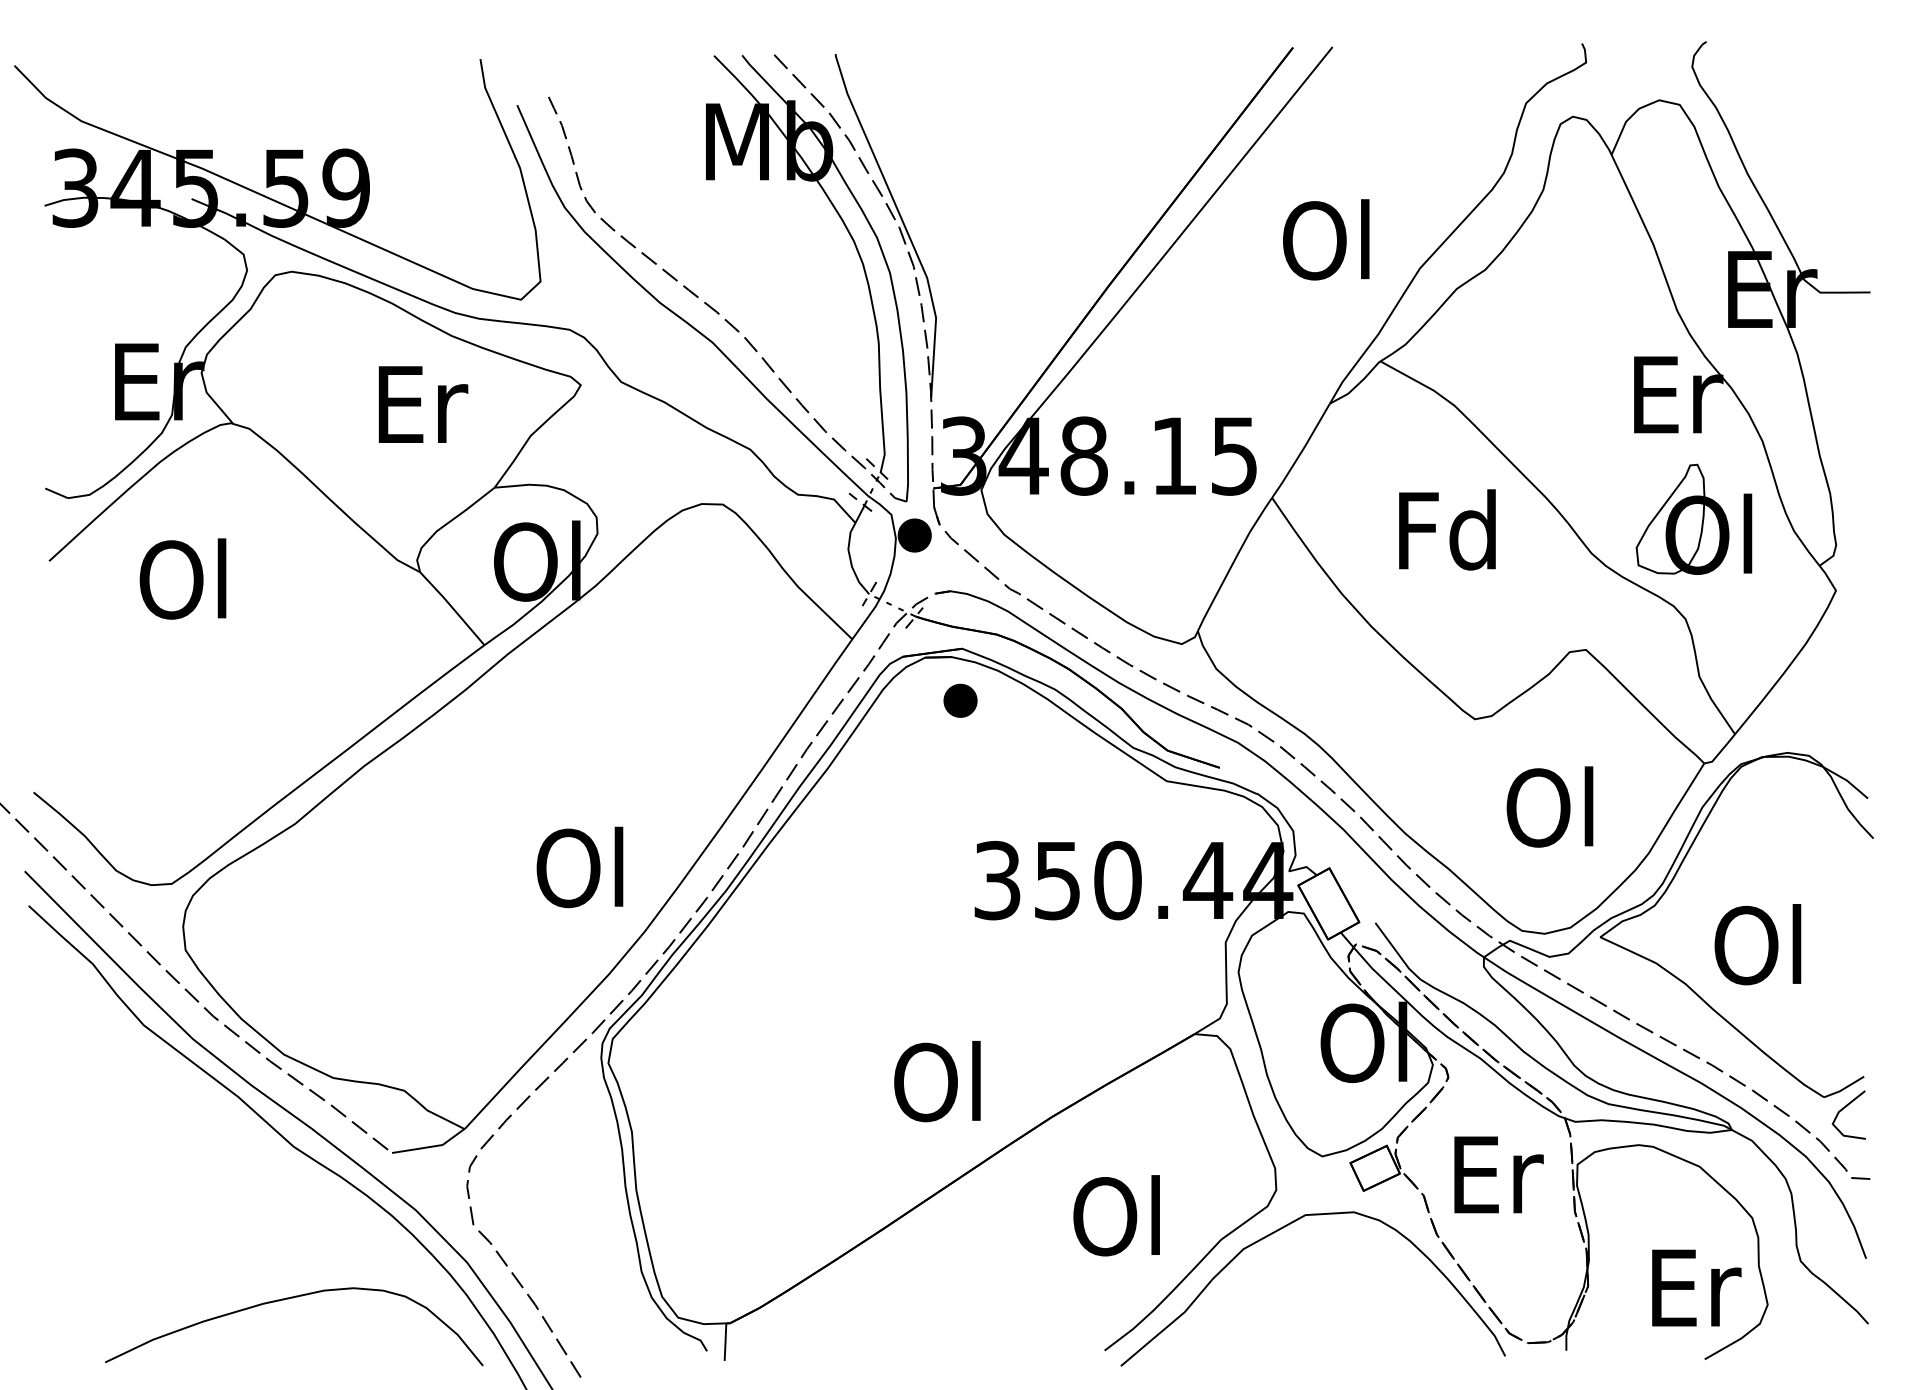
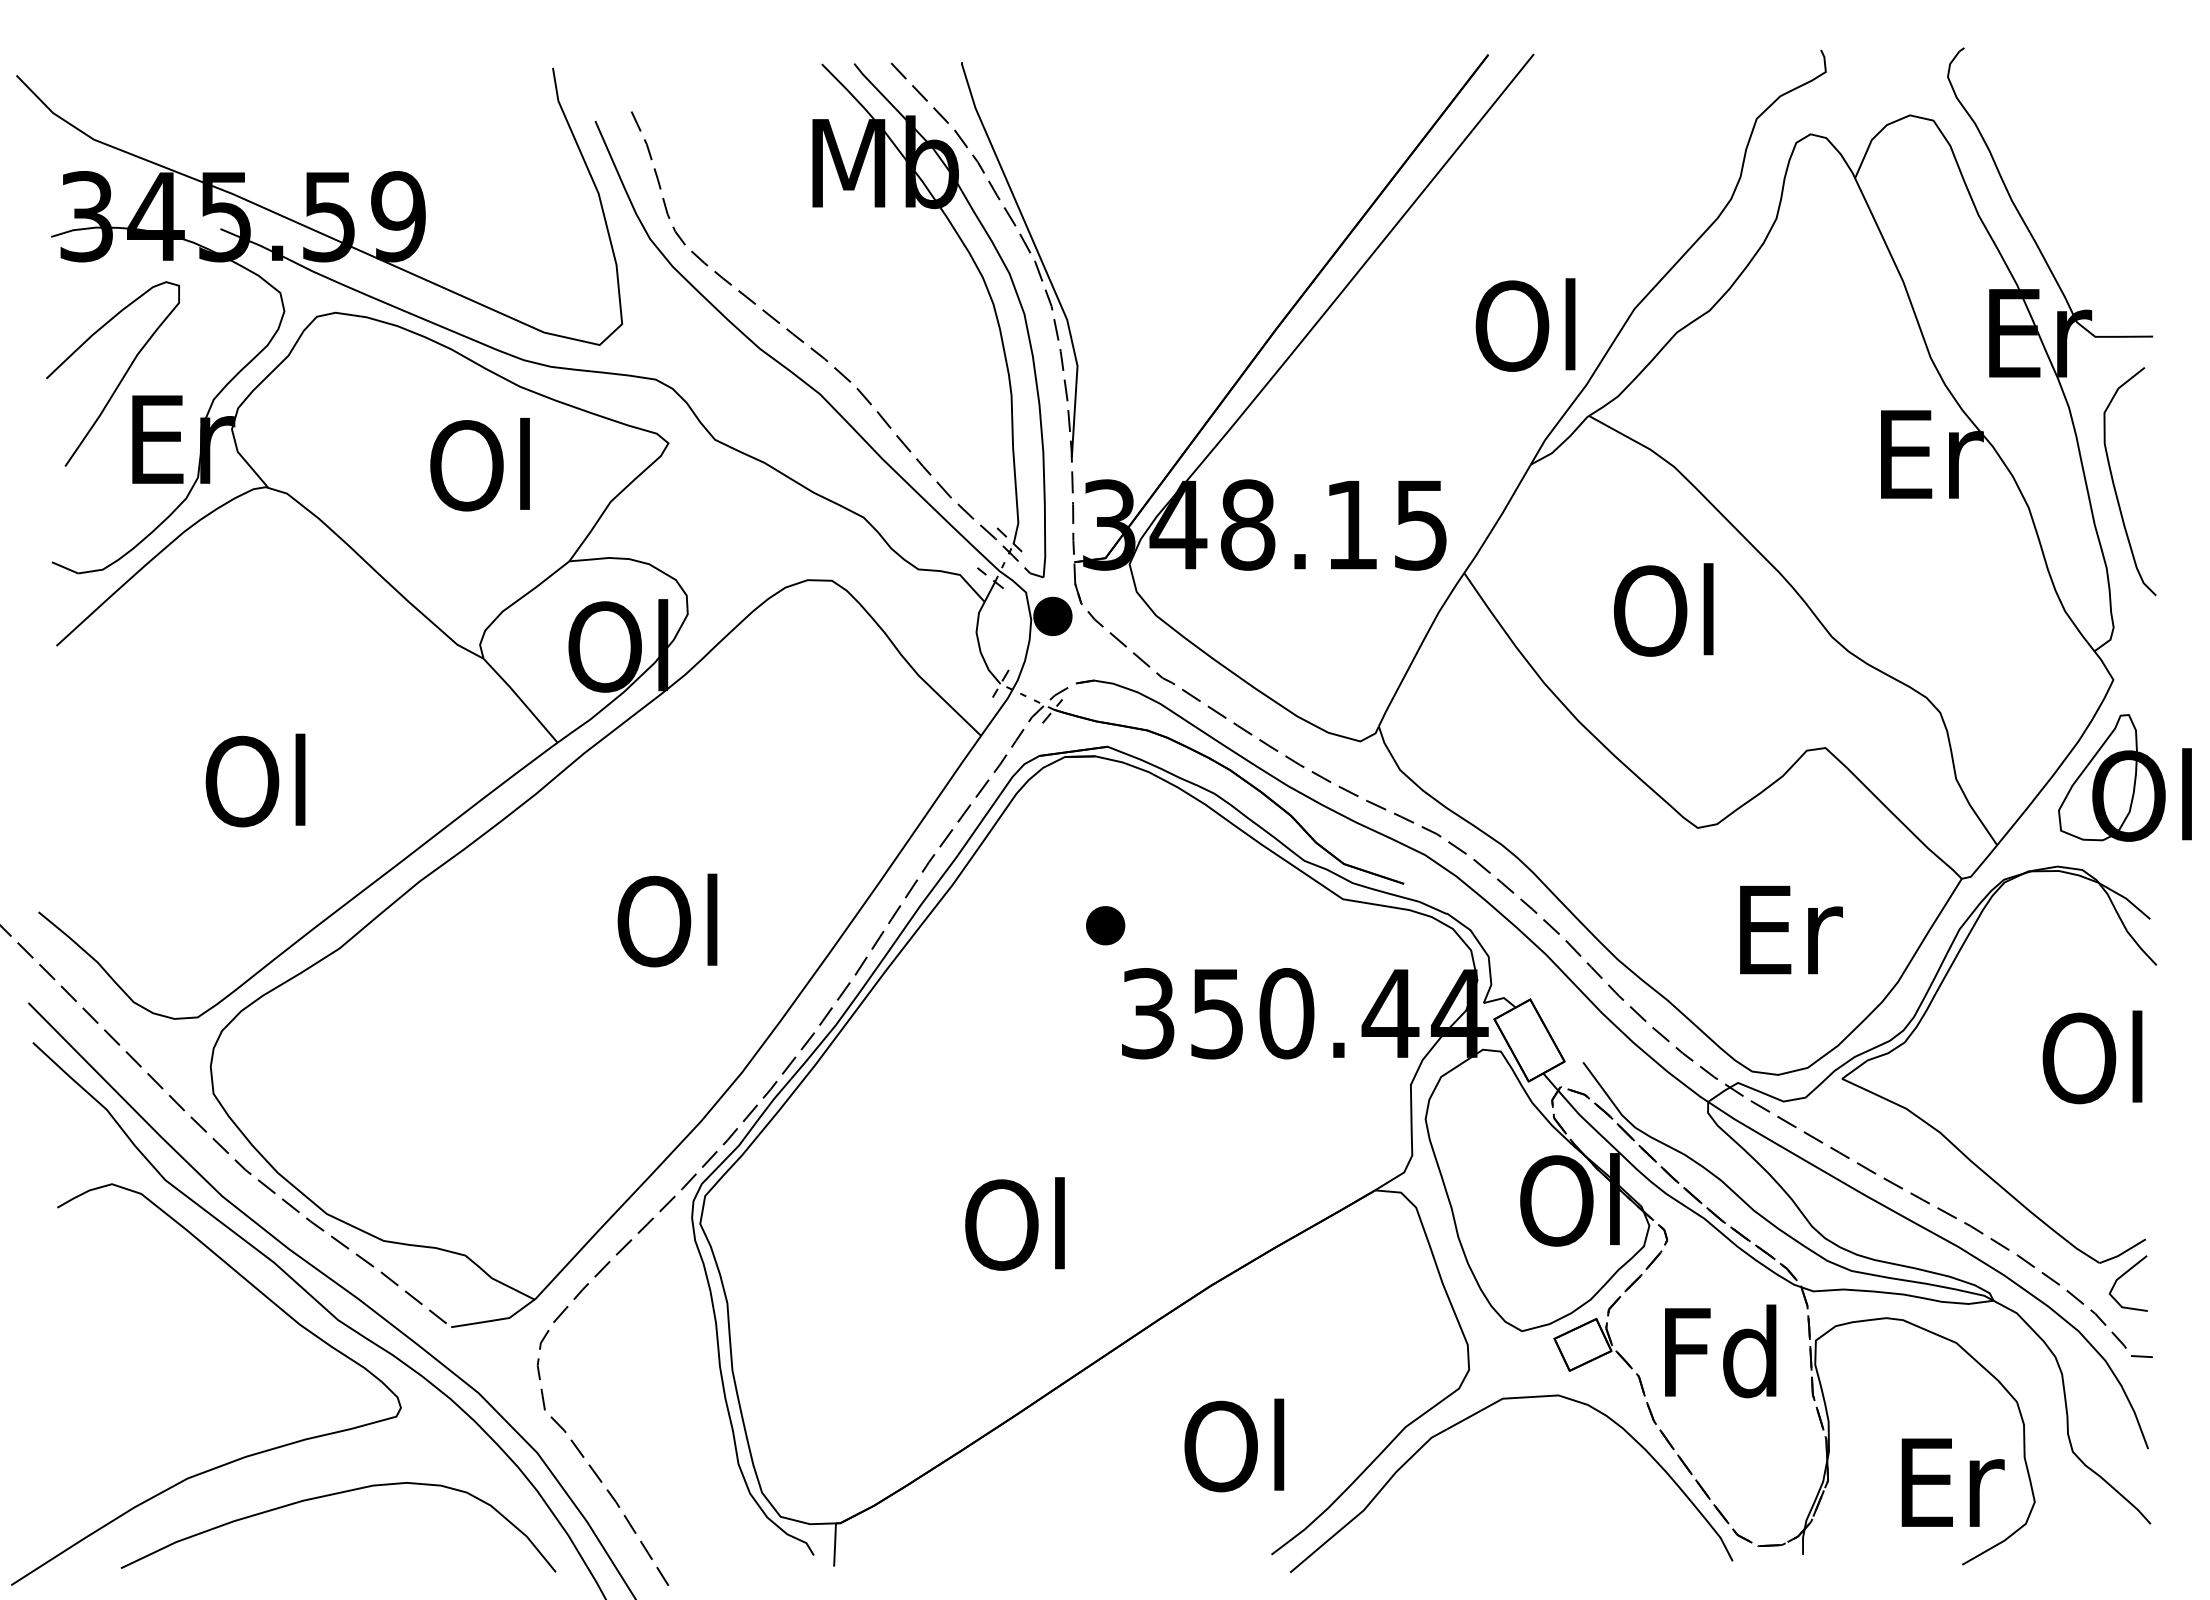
text: (1326, 239) -> (1525, 324), moved
curve: (105, 328) -> (121, 378), added
text: (420, 403) -> (484, 464), Er -> Ol
curve: (1837, 422) -> (2115, 486), added
part: (1693, 519) -> (2124, 777), moved
text: (1446, 529) -> (1665, 609), Fd -> Ol
text: (182, 579) -> (255, 780), moved
part: (960, 700) -> (1105, 925), moved
text: (1553, 806) -> (1788, 928), Ol -> Er
text: (579, 867) -> (667, 920), moved
text: (1757, 944) -> (2092, 1057), moved
text: (936, 1081) -> (1014, 1223), moved
text: (1495, 1174) -> (1721, 1351), Er -> Fd
text: (1116, 1215) -> (1234, 1445), moved
curve: (202, 1268) -> (232, 1460), added

